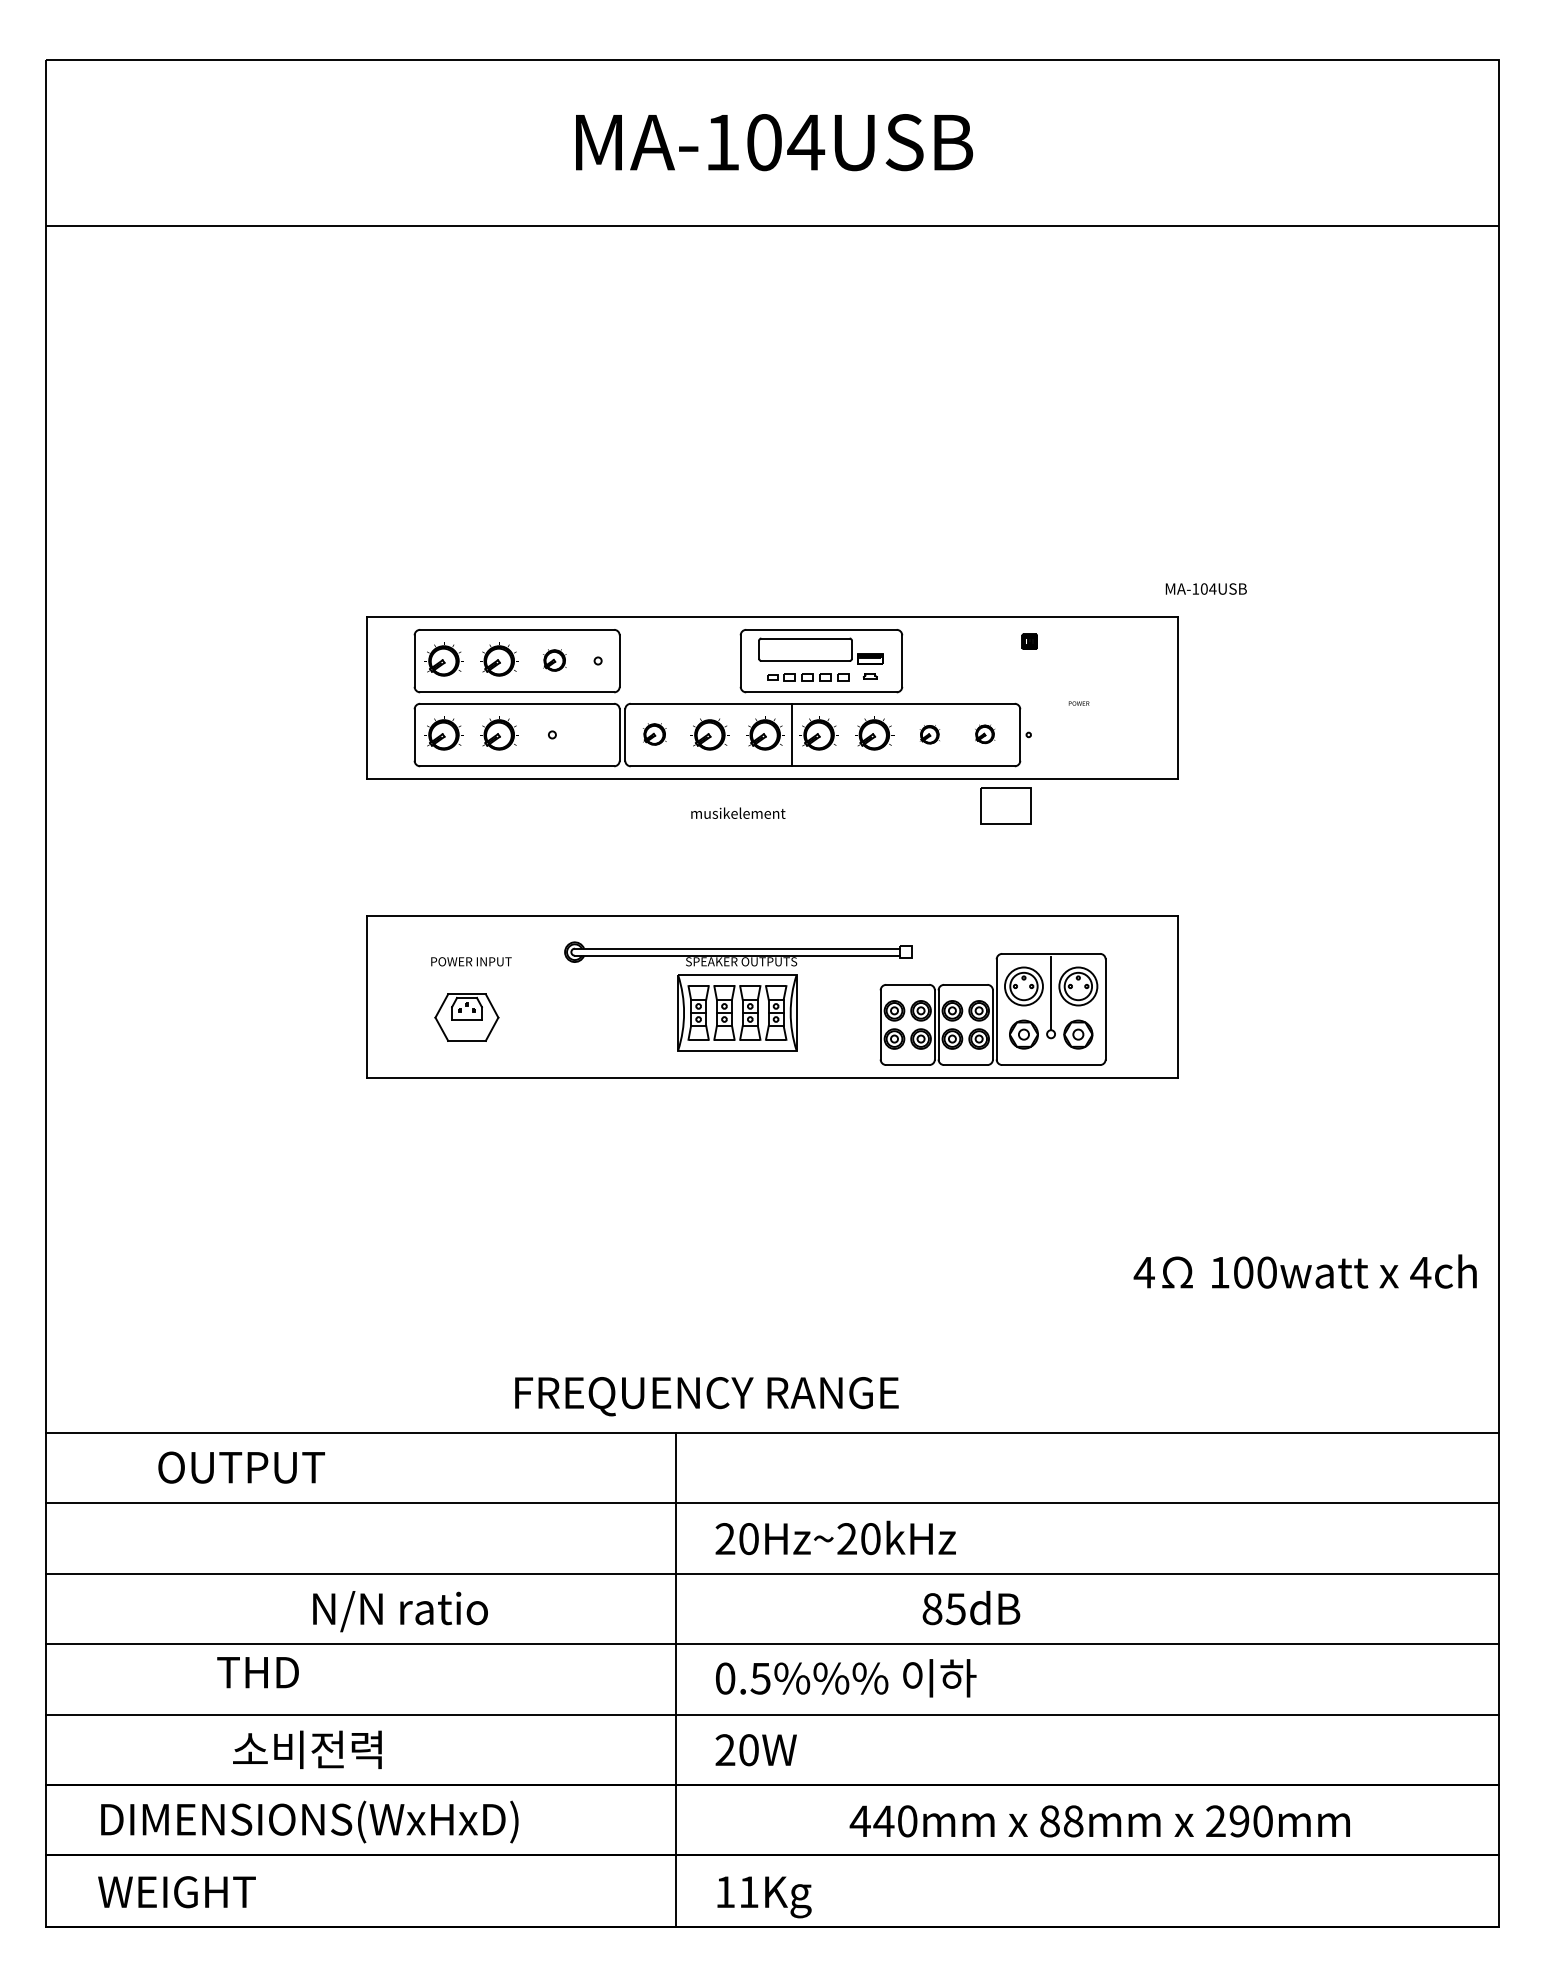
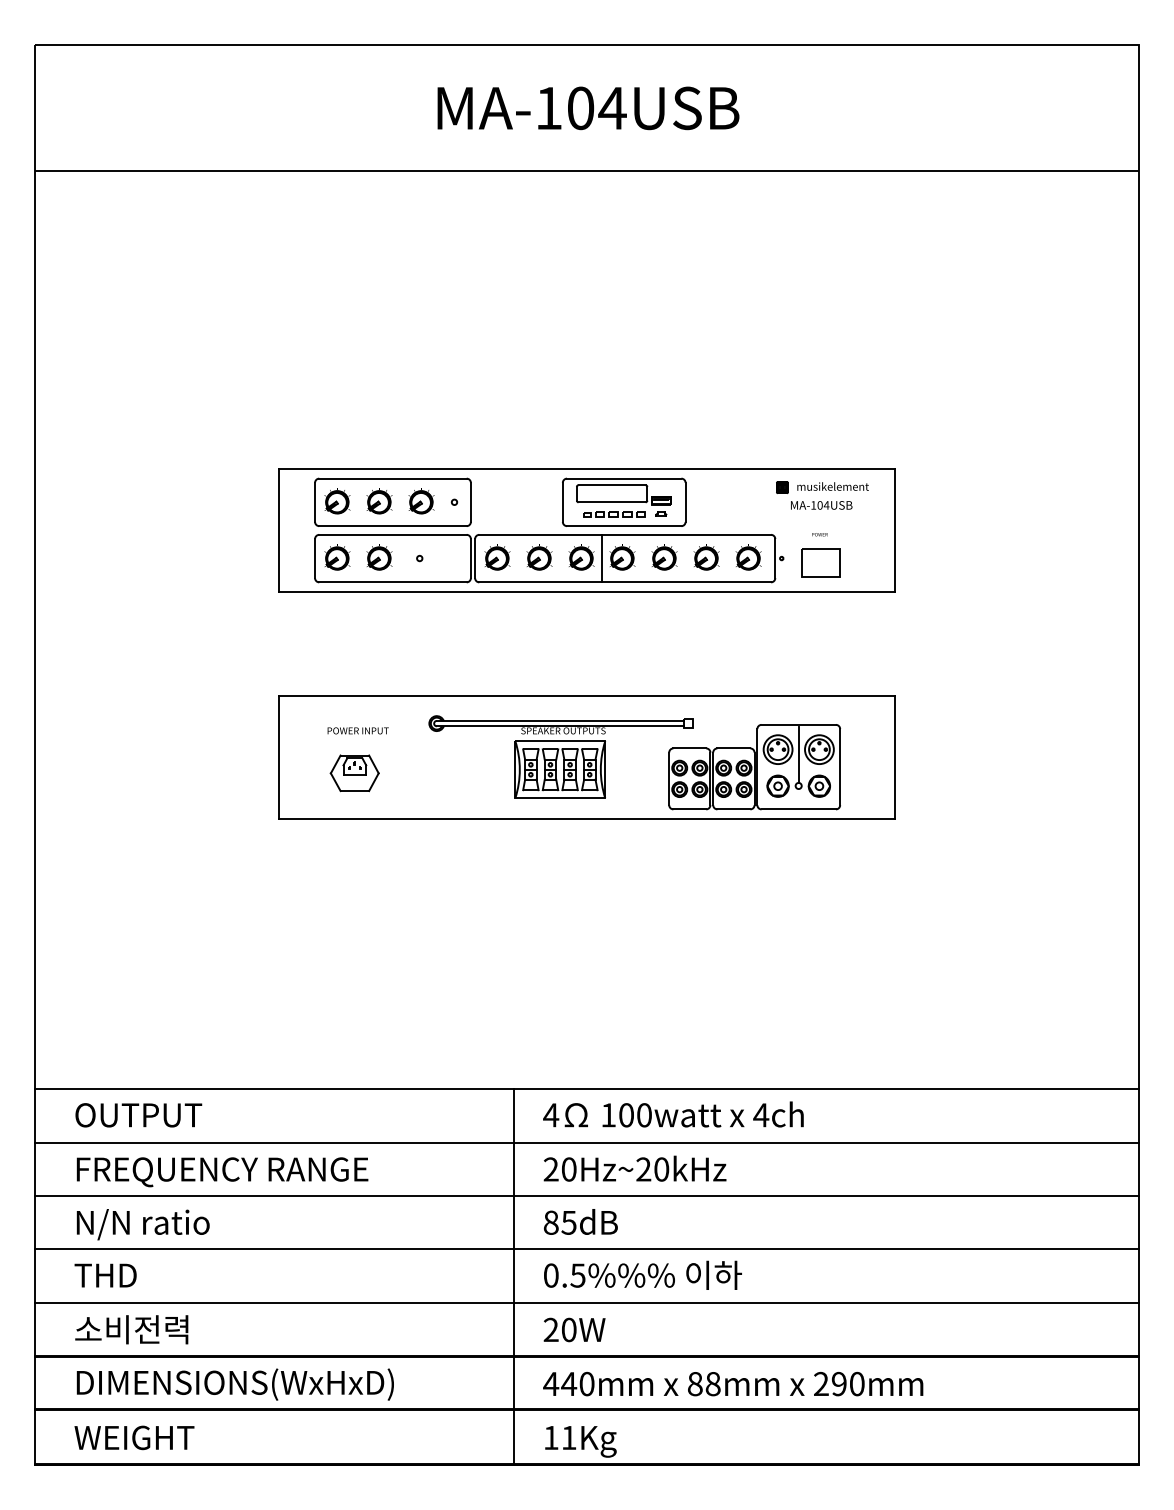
text: (1205, 588) -> (821, 504), moved
part: (554, 659) -> (421, 501), size x1.43
part: (654, 733) -> (497, 557), size x1.43
part: (984, 733) -> (748, 557), size x1.67
part: (929, 734) -> (706, 558), size x1.67
part: (1005, 805) -> (820, 562), moved
text: (738, 812) -> (833, 485), moved
text: (1304, 1271) -> (672, 1114), moved
text: (706, 1396) -> (222, 1172), moved
text: (241, 1467) -> (138, 1115), moved
text: (971, 1607) -> (580, 1221), moved
text: (400, 1611) -> (143, 1224), moved
text: (257, 1672) -> (105, 1275), moved
text: (307, 1749) -> (131, 1329), moved
text: (1099, 1821) -> (732, 1384), moved

